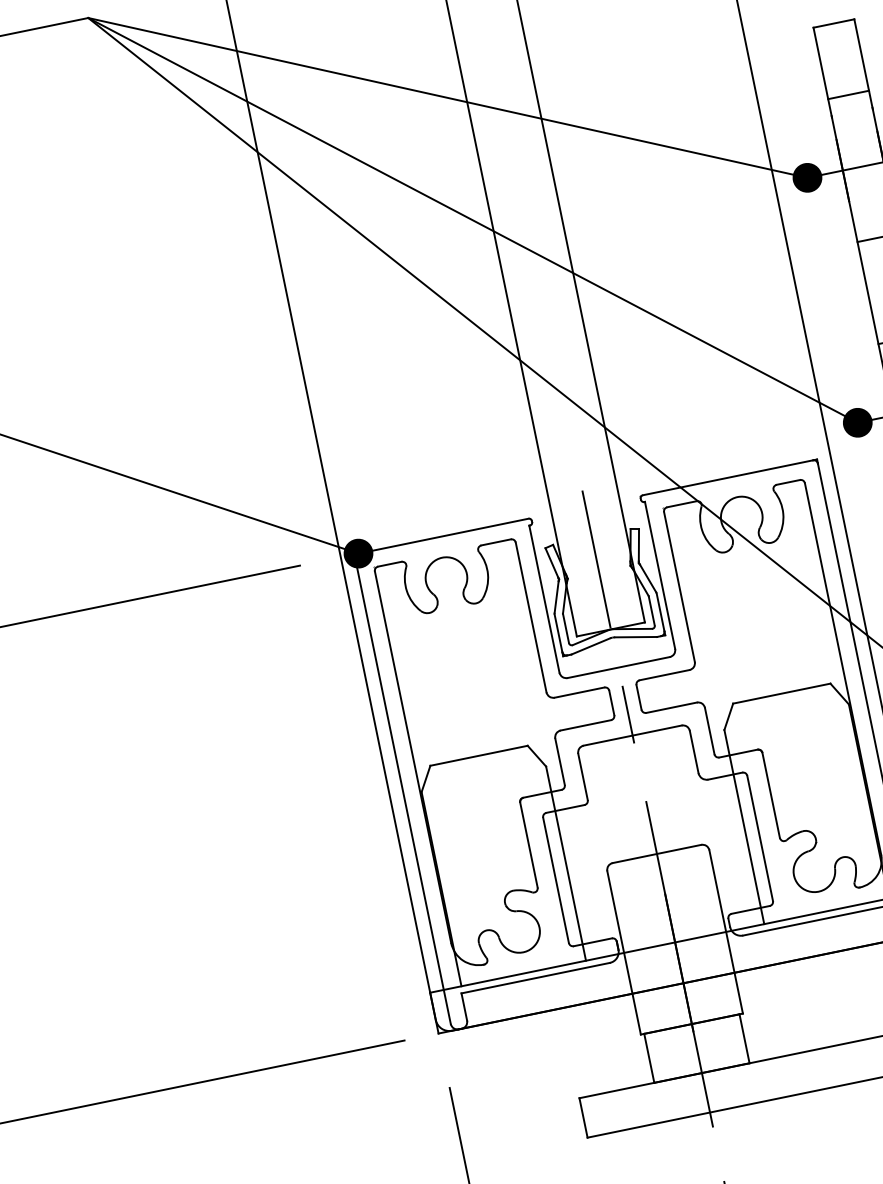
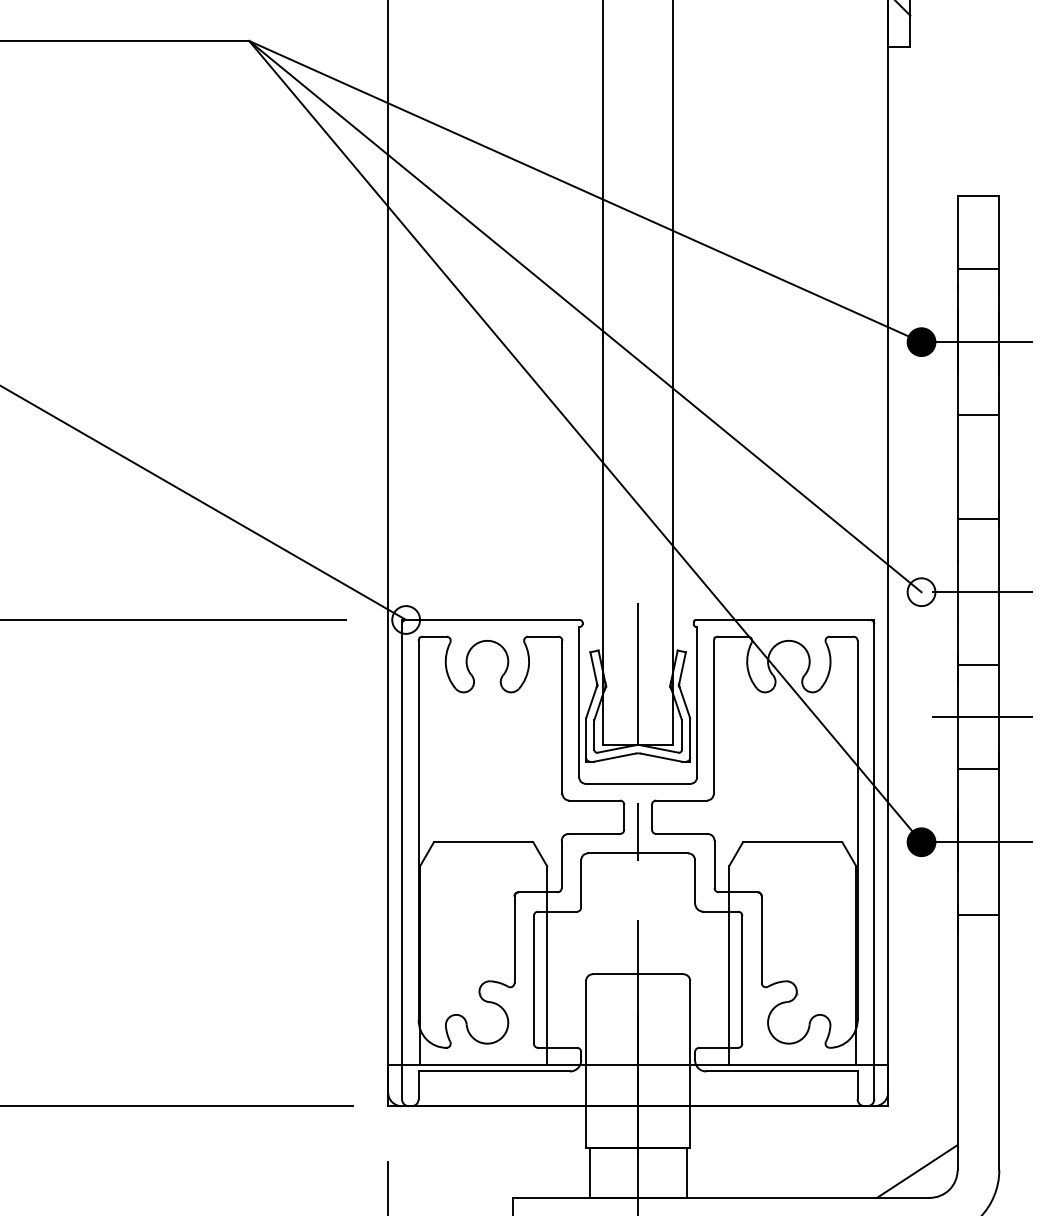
fill: (857, 423) -> (921, 592), removed
fill: (358, 553) -> (406, 619), removed

